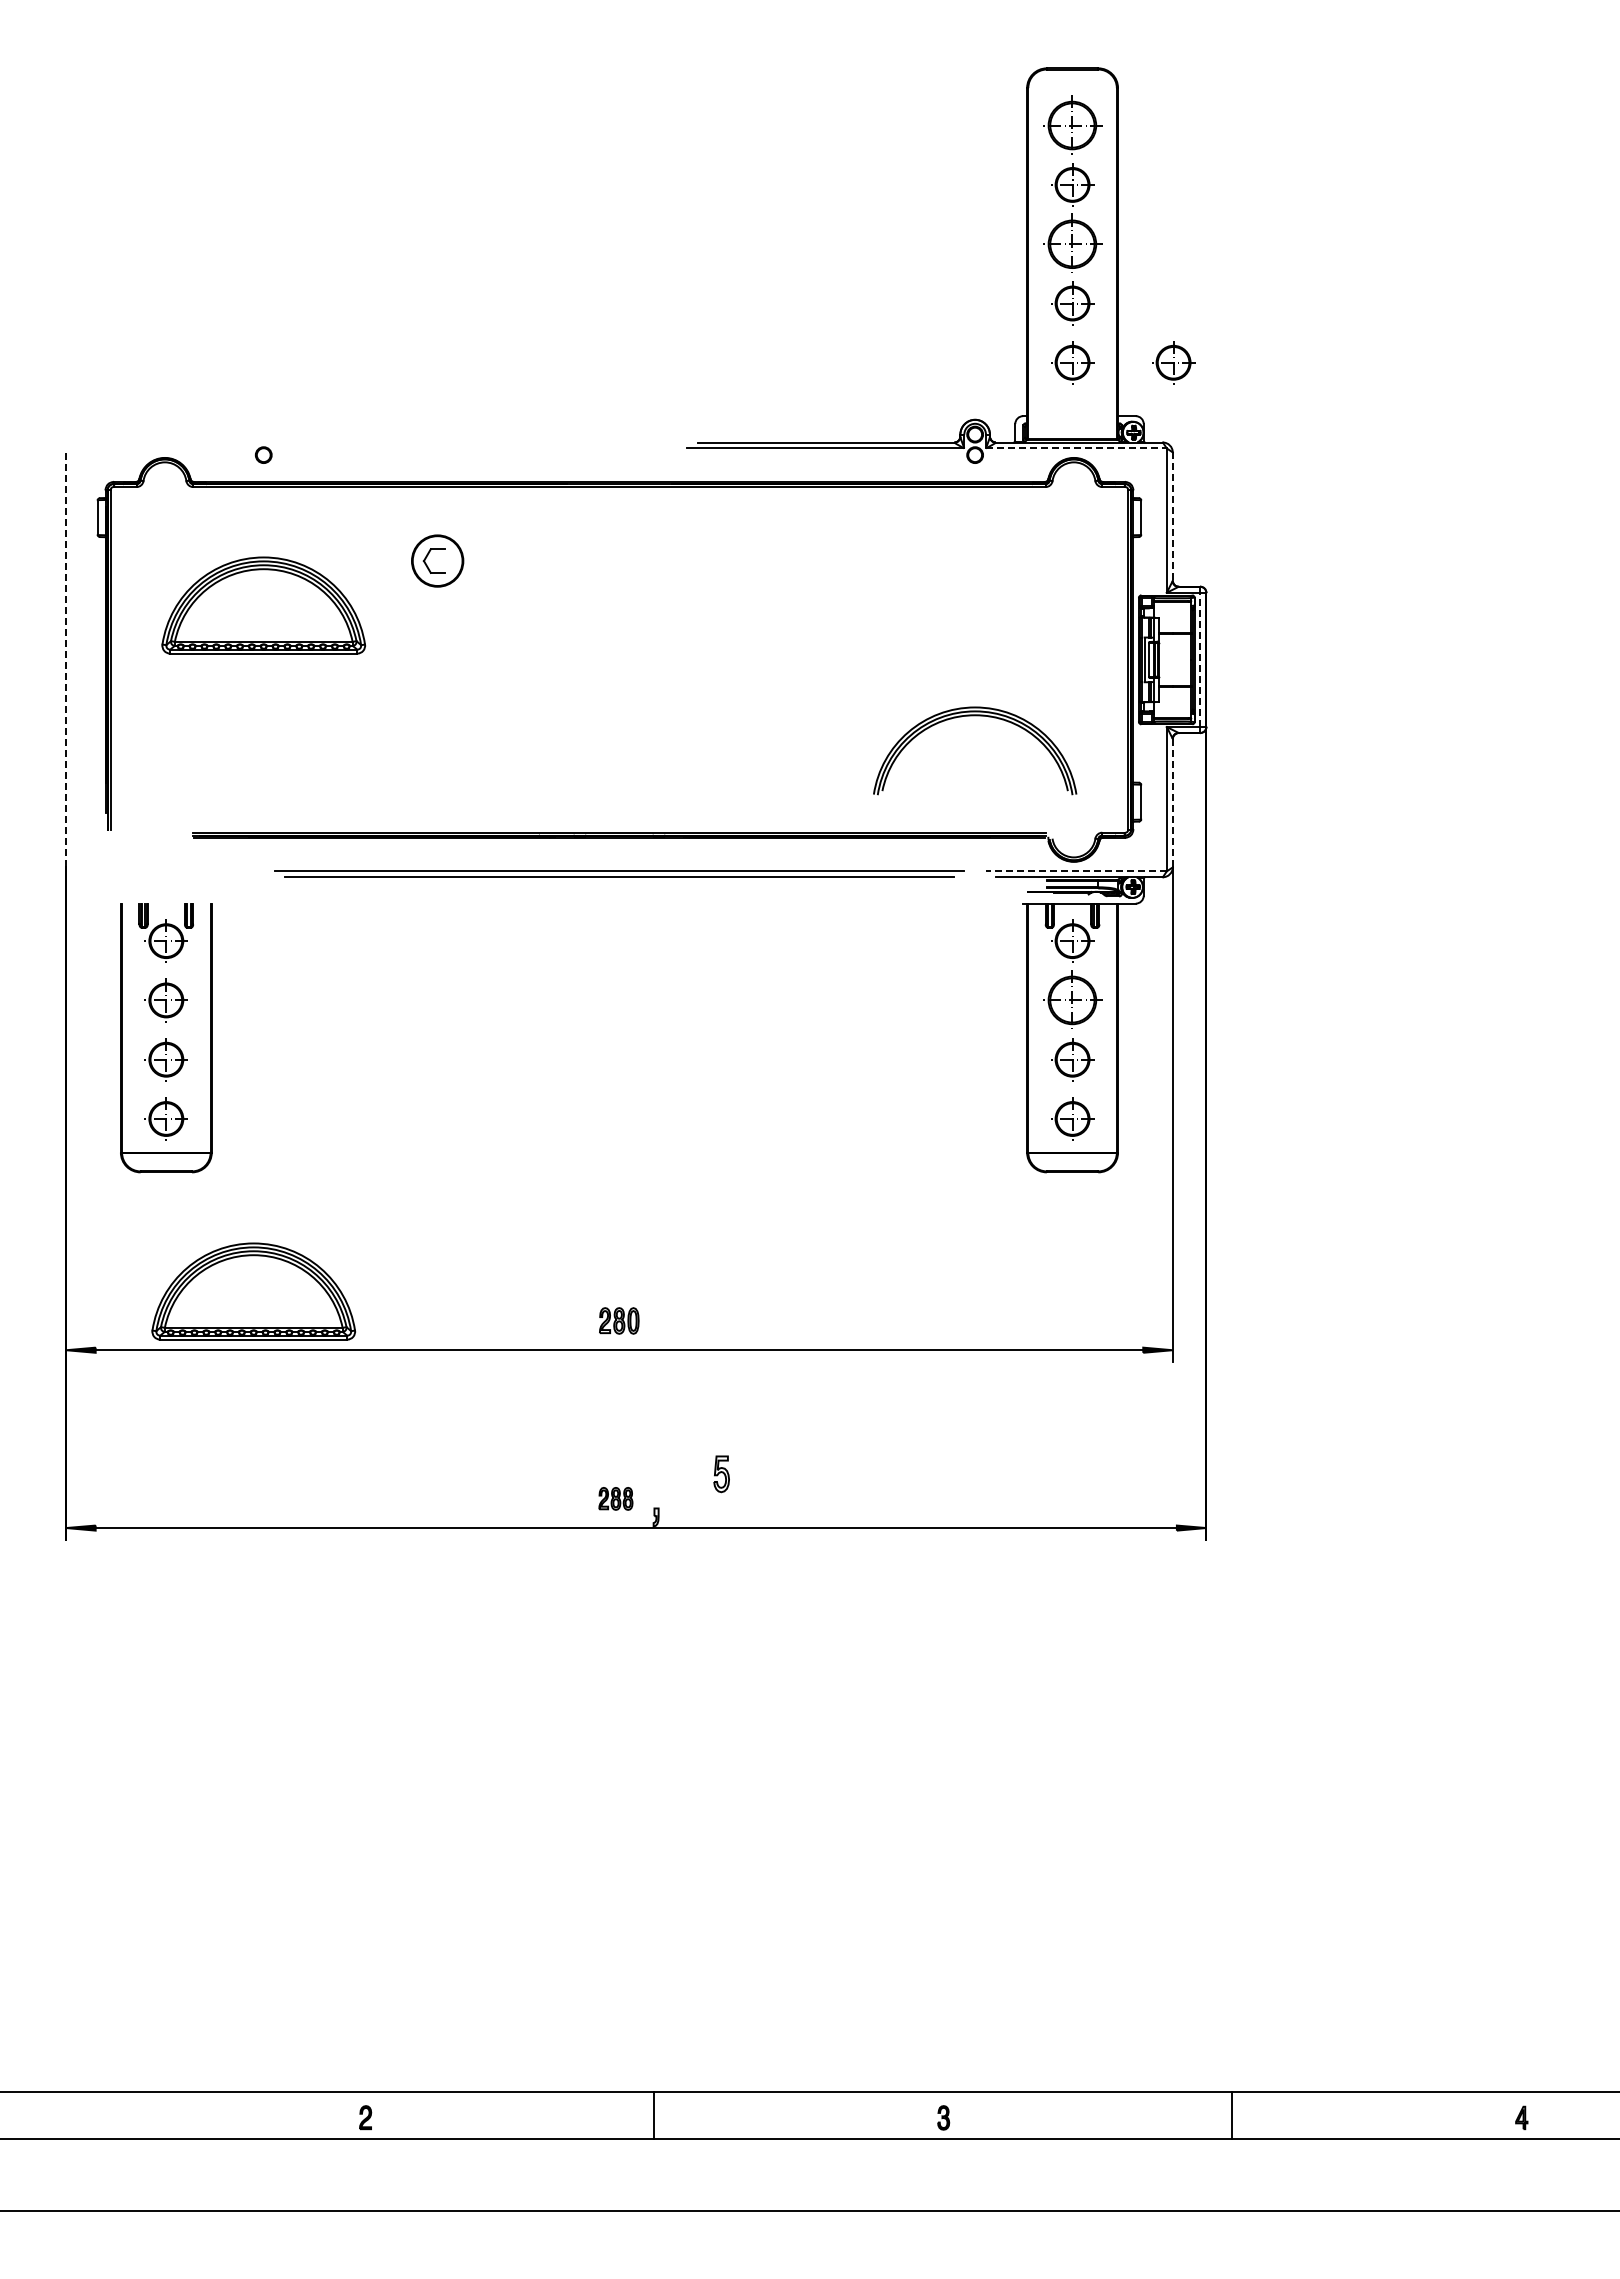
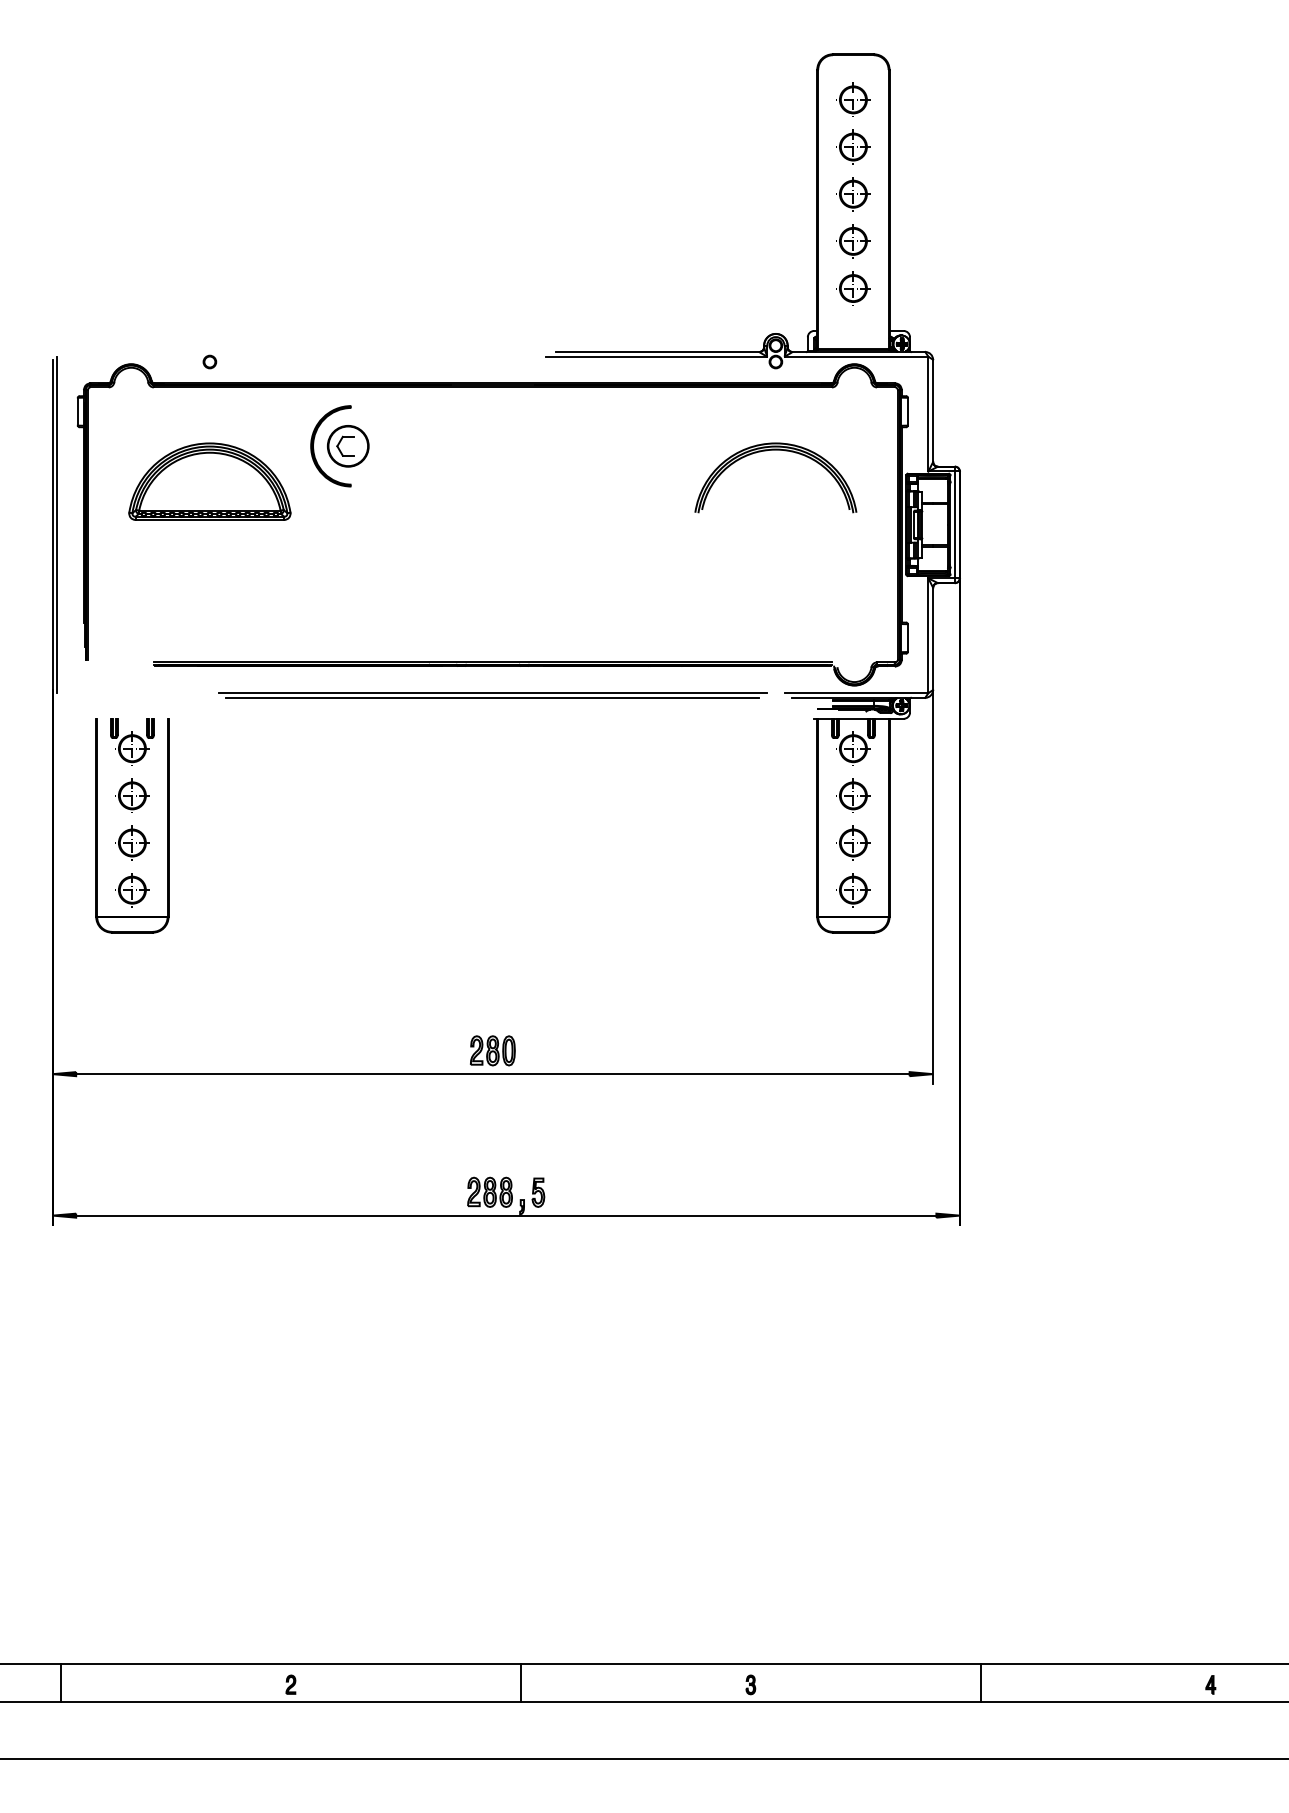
part: (1072, 125) -> (853, 99), size x0.71
part: (1072, 243) -> (853, 193), size x0.71
part: (1173, 362) -> (933, 288), removed
line: (1076, 448) -> (856, 356), dashed -> solid
line: (1172, 517) -> (932, 411), dashed -> solid
part: (394, 560) -> (313, 445), added
line: (66, 659) -> (52, 524), dashed -> solid
line: (72, 659) -> (57, 524), added
line: (1200, 659) -> (955, 524), dashed -> solid
part: (975, 716) -> (776, 450), moved
line: (1172, 803) -> (932, 639), dashed -> solid
line: (1075, 871) -> (855, 693), dashed -> solid
part: (1072, 1000) -> (853, 795), size x0.71
part: (253, 1291) -> (201, 1027), removed
part: (618, 1320) -> (492, 1050), size x1.43
part: (721, 1474) -> (538, 1192), moved
part: (615, 1498) -> (489, 1192), size x1.67
line: (76, 2115) -> (60, 1683), added

